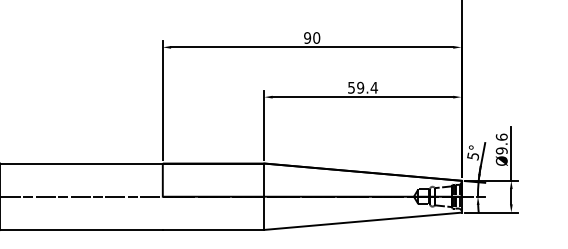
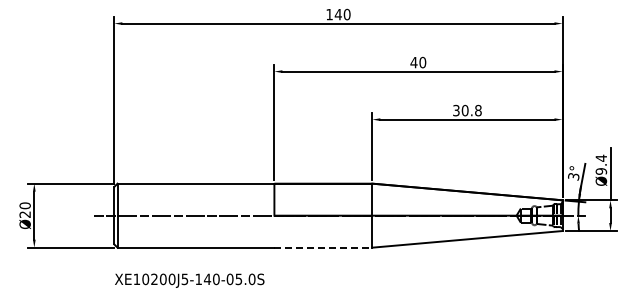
text: (307, 37) -> (413, 62), 90 -> 40
text: (363, 87) -> (467, 110), 59.4 -> 30.8
text: (501, 136) -> (601, 157), Ø9.6 -> Ø9.4
text: (472, 156) -> (573, 176), 5° -> 3°
line: (213, 229) -> (323, 247), solid -> dashed

